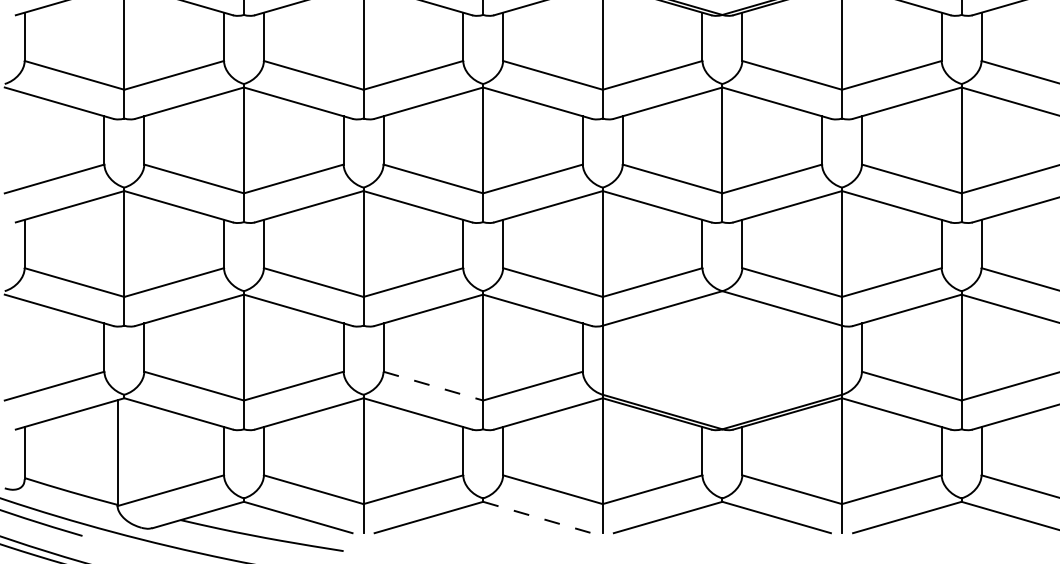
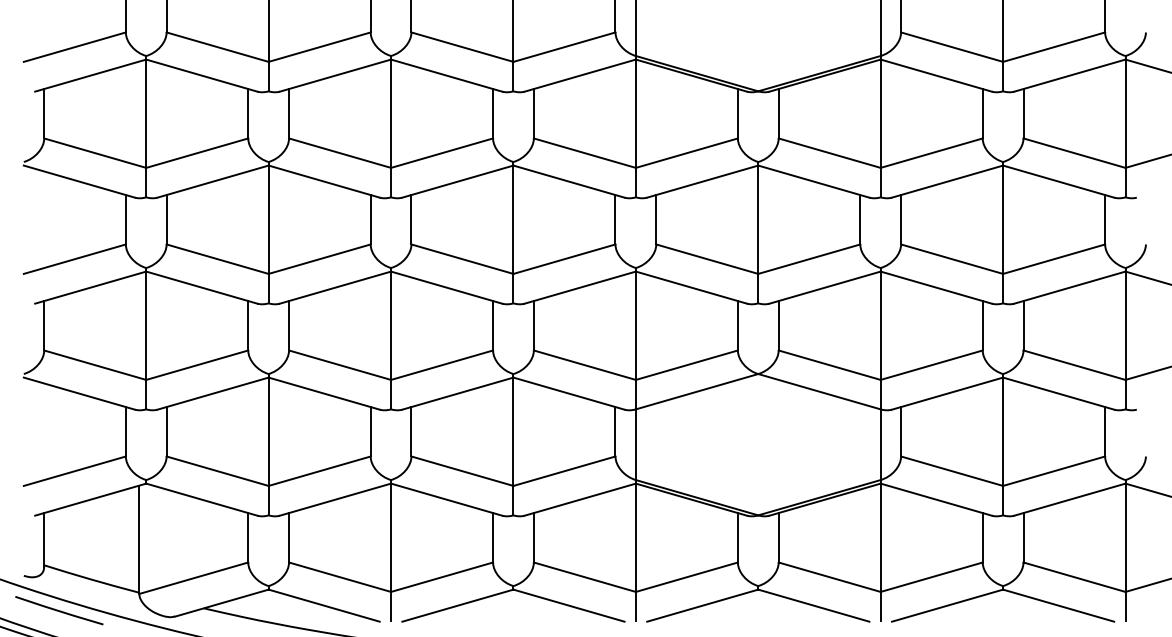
line: (433, 386) -> (462, 471), dashed -> solid
line: (537, 517) -> (569, 605), dashed -> solid

